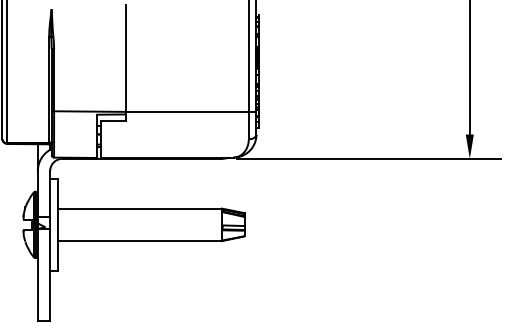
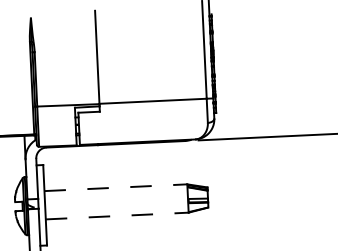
line: (140, 208) -> (116, 187), solid -> dashed
line: (140, 241) -> (117, 216), solid -> dashed

